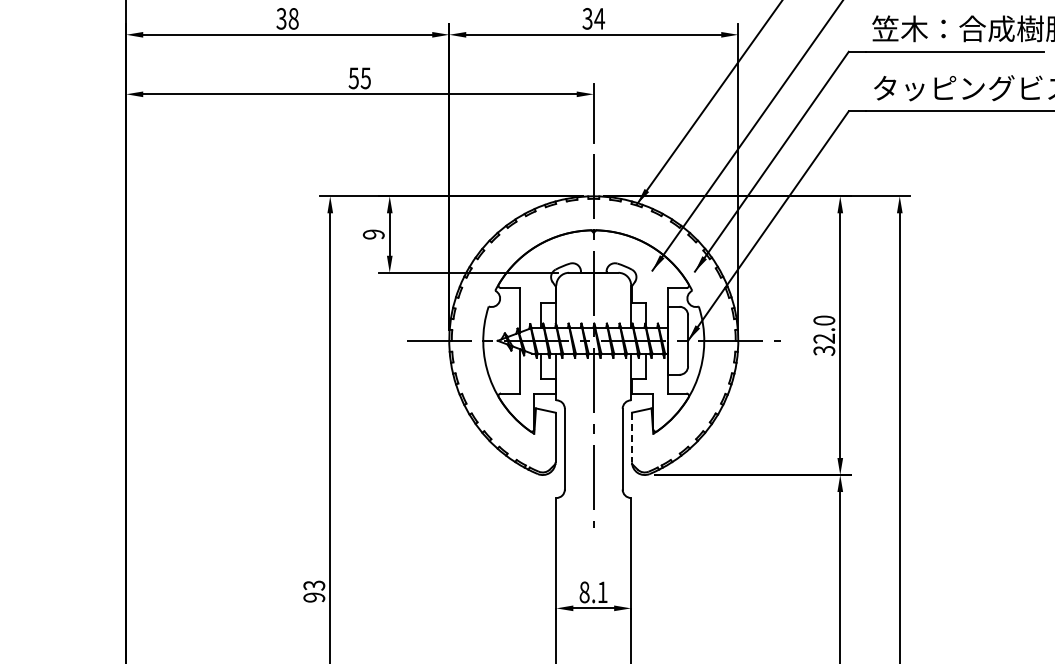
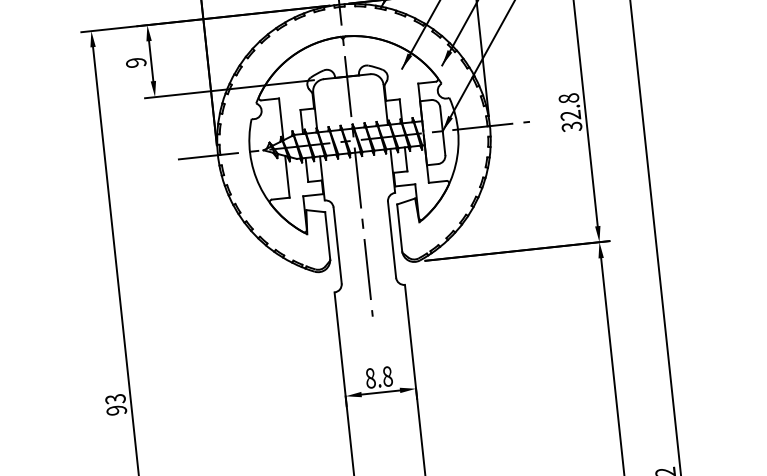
text: (824, 320) -> (569, 98), 32.0 -> 32.8
line: (632, 437) -> (400, 227), dashed -> solid
text: (602, 592) -> (387, 376), 8.1 -> 8.8

